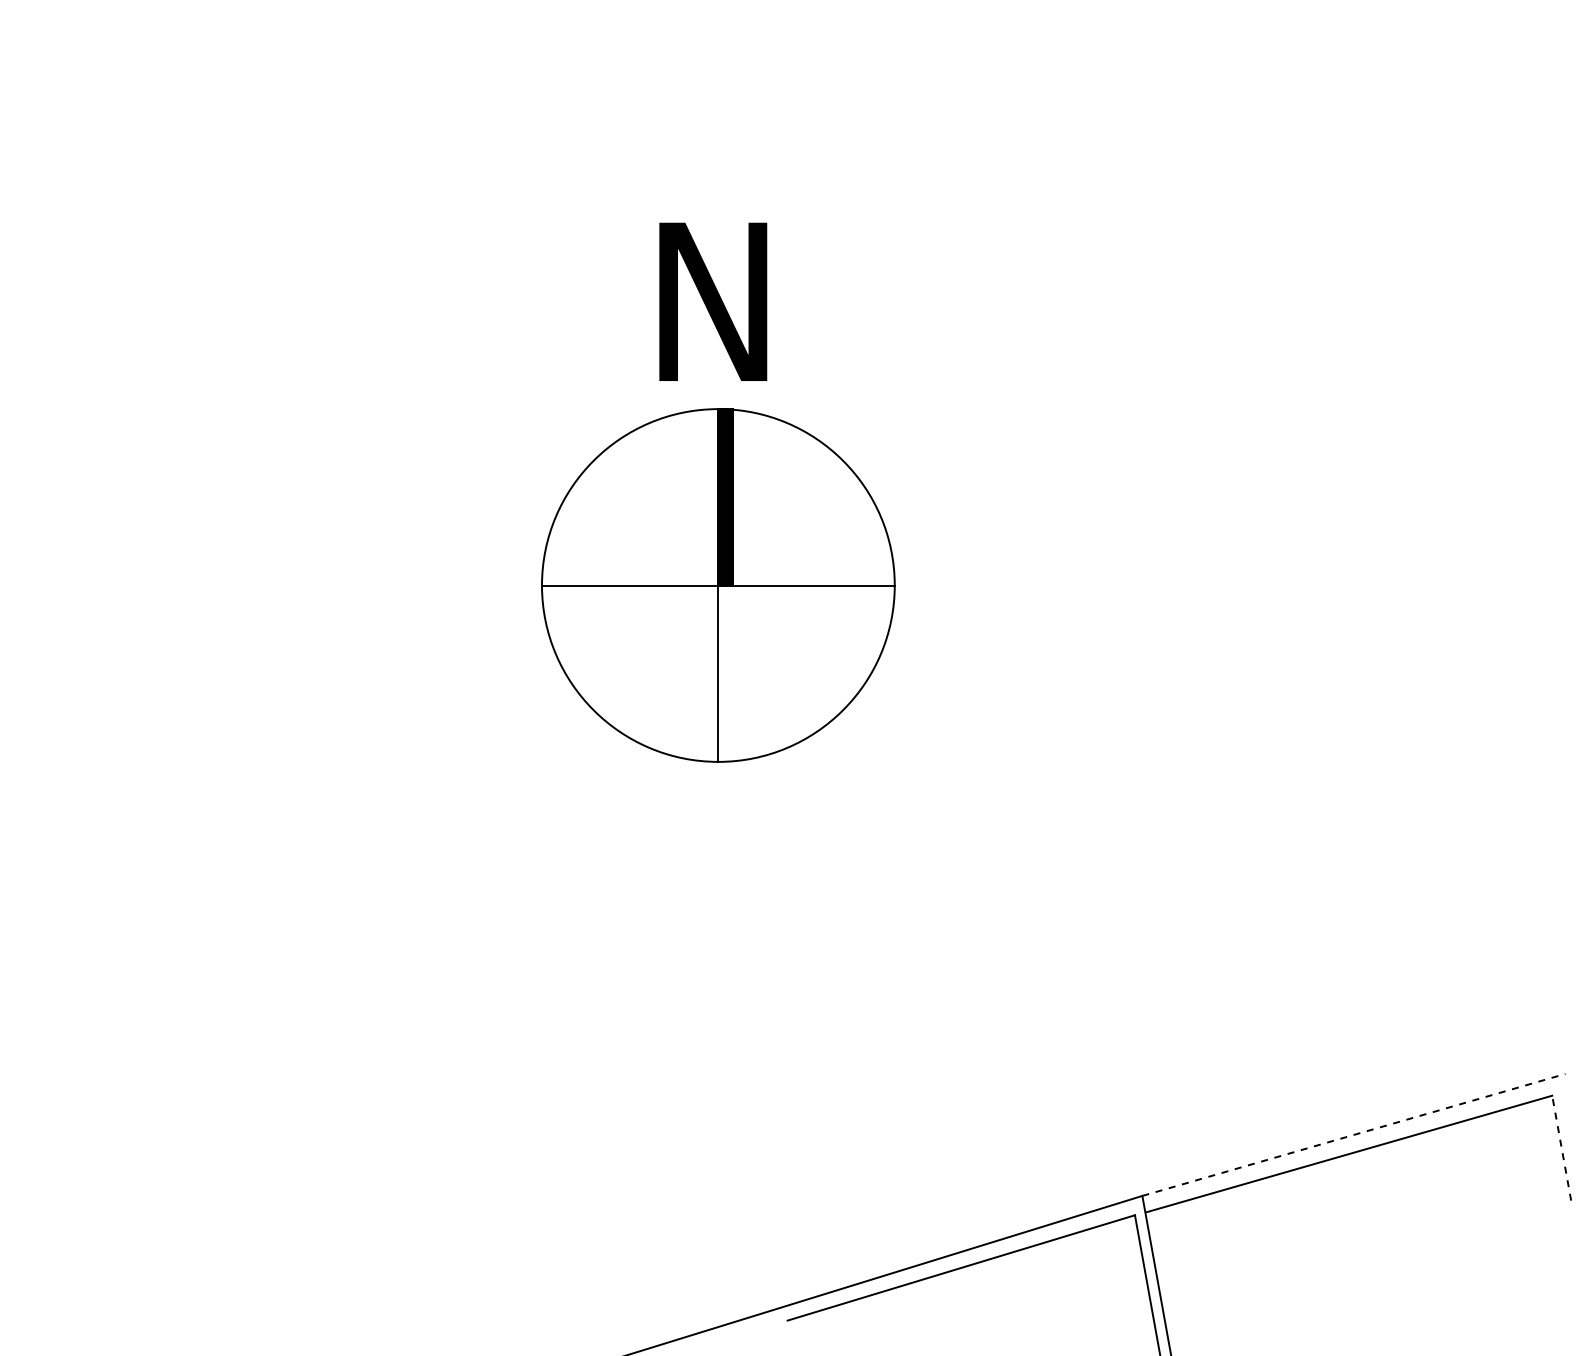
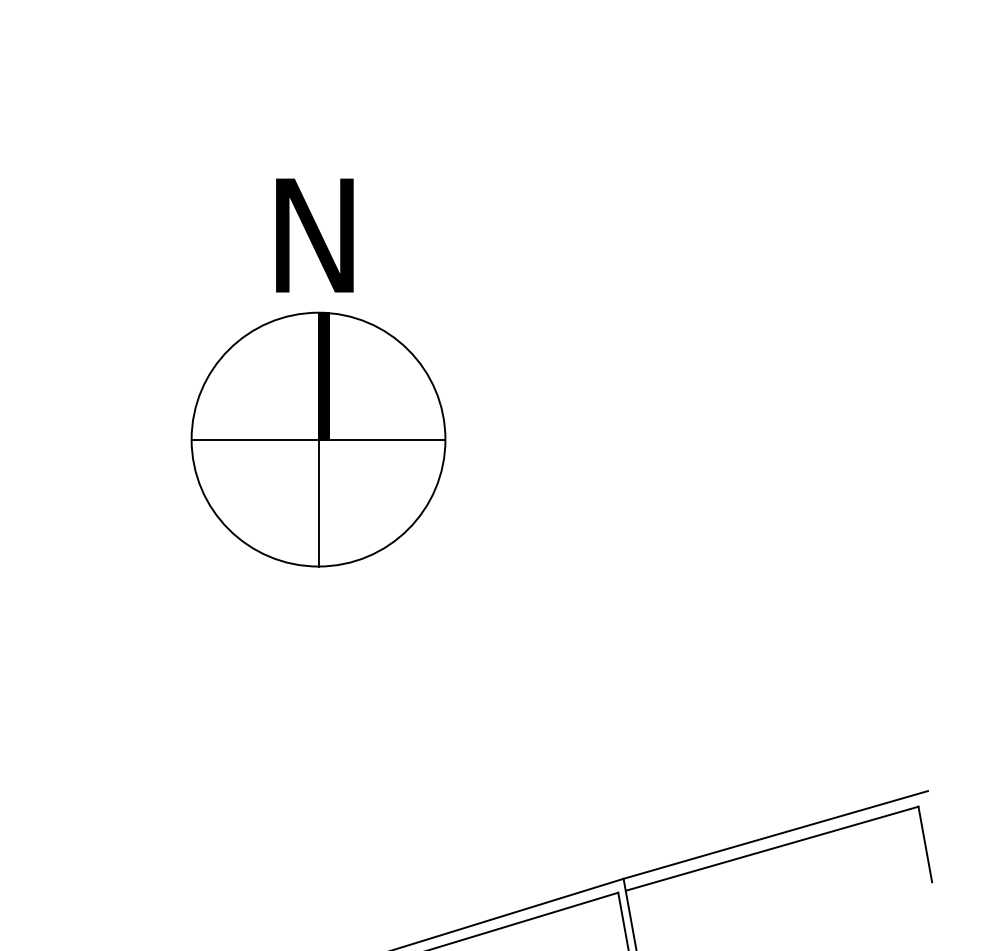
line: (1354, 1134) -> (776, 834), dashed -> solid
line: (1561, 1147) -> (925, 843), dashed -> solid

